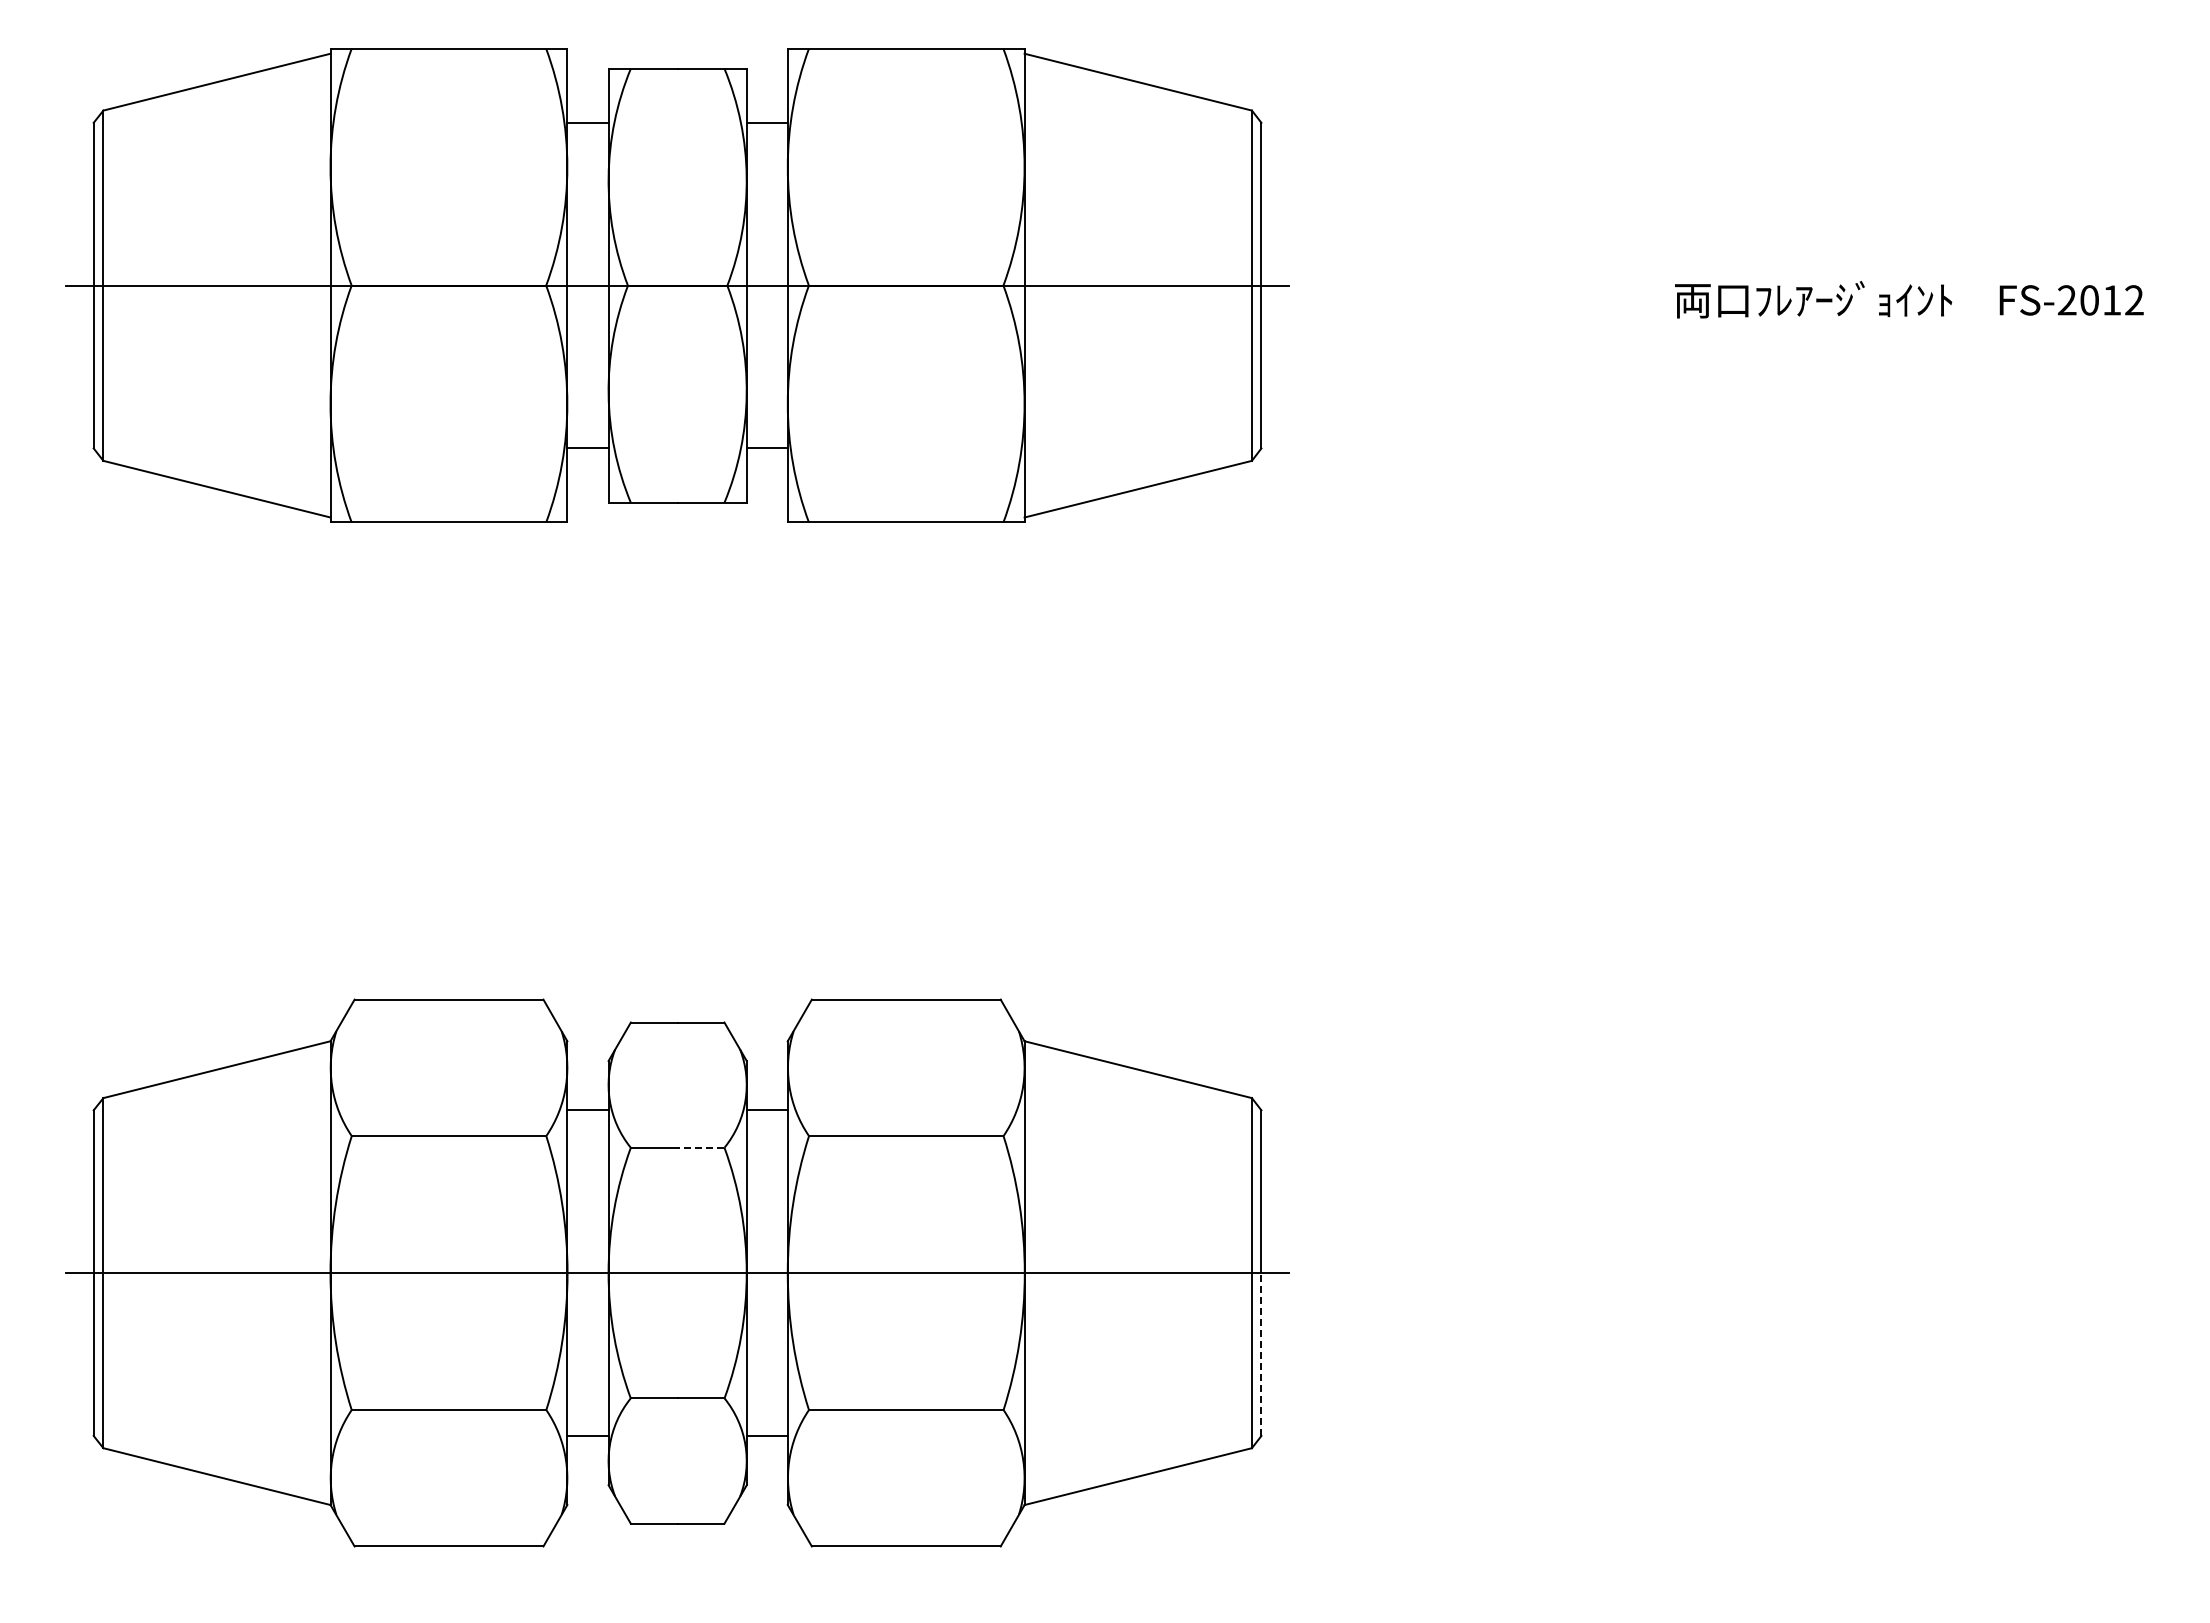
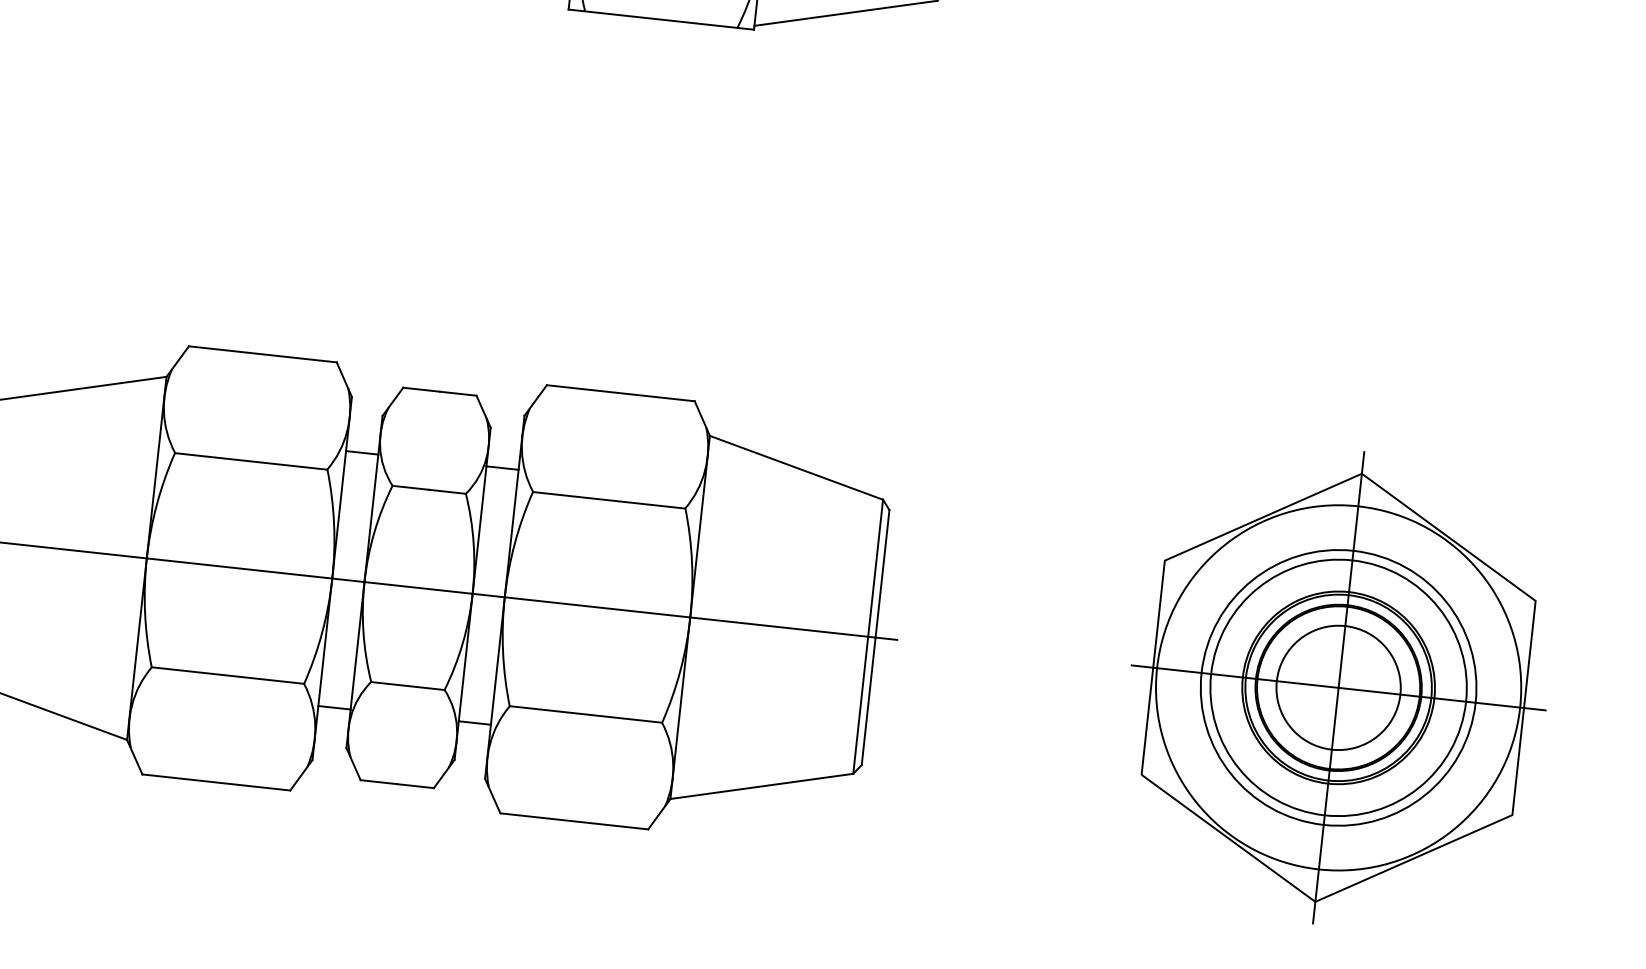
line: (700, 1147) -> (447, 491), dashed -> solid
part: (1852, 1272) -> (1338, 687), added
line: (1261, 1354) -> (868, 701), dashed -> solid

